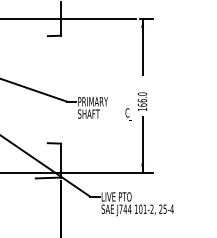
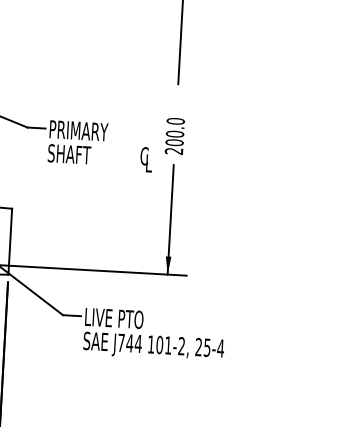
text: (141, 105) -> (172, 143), 166.0 -> 200.0

